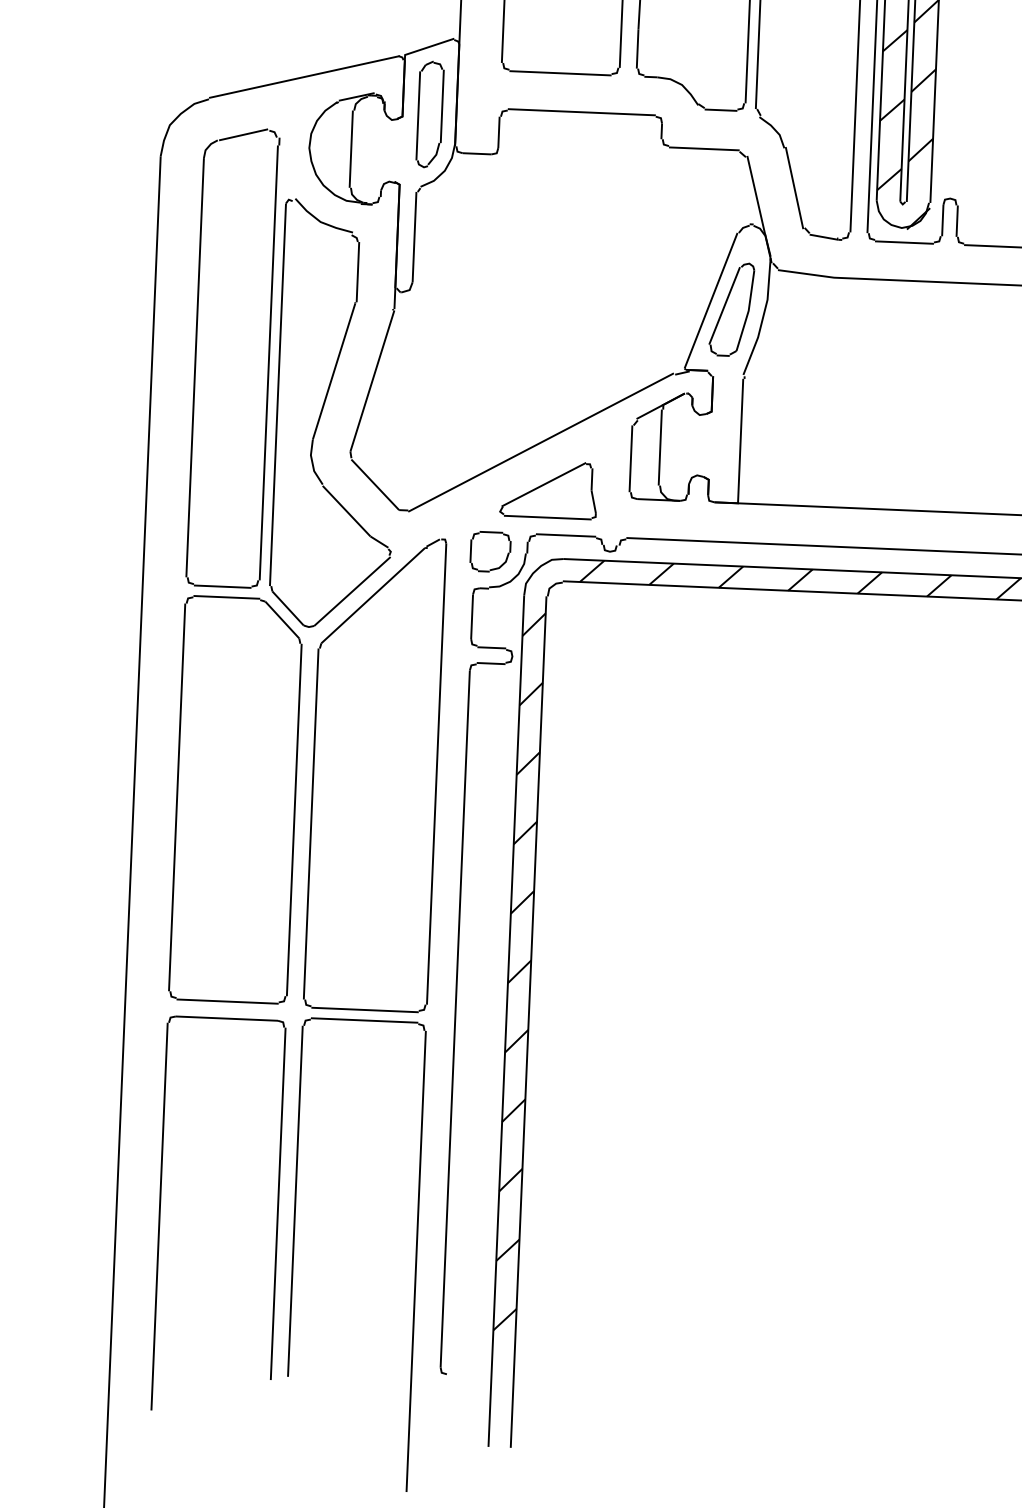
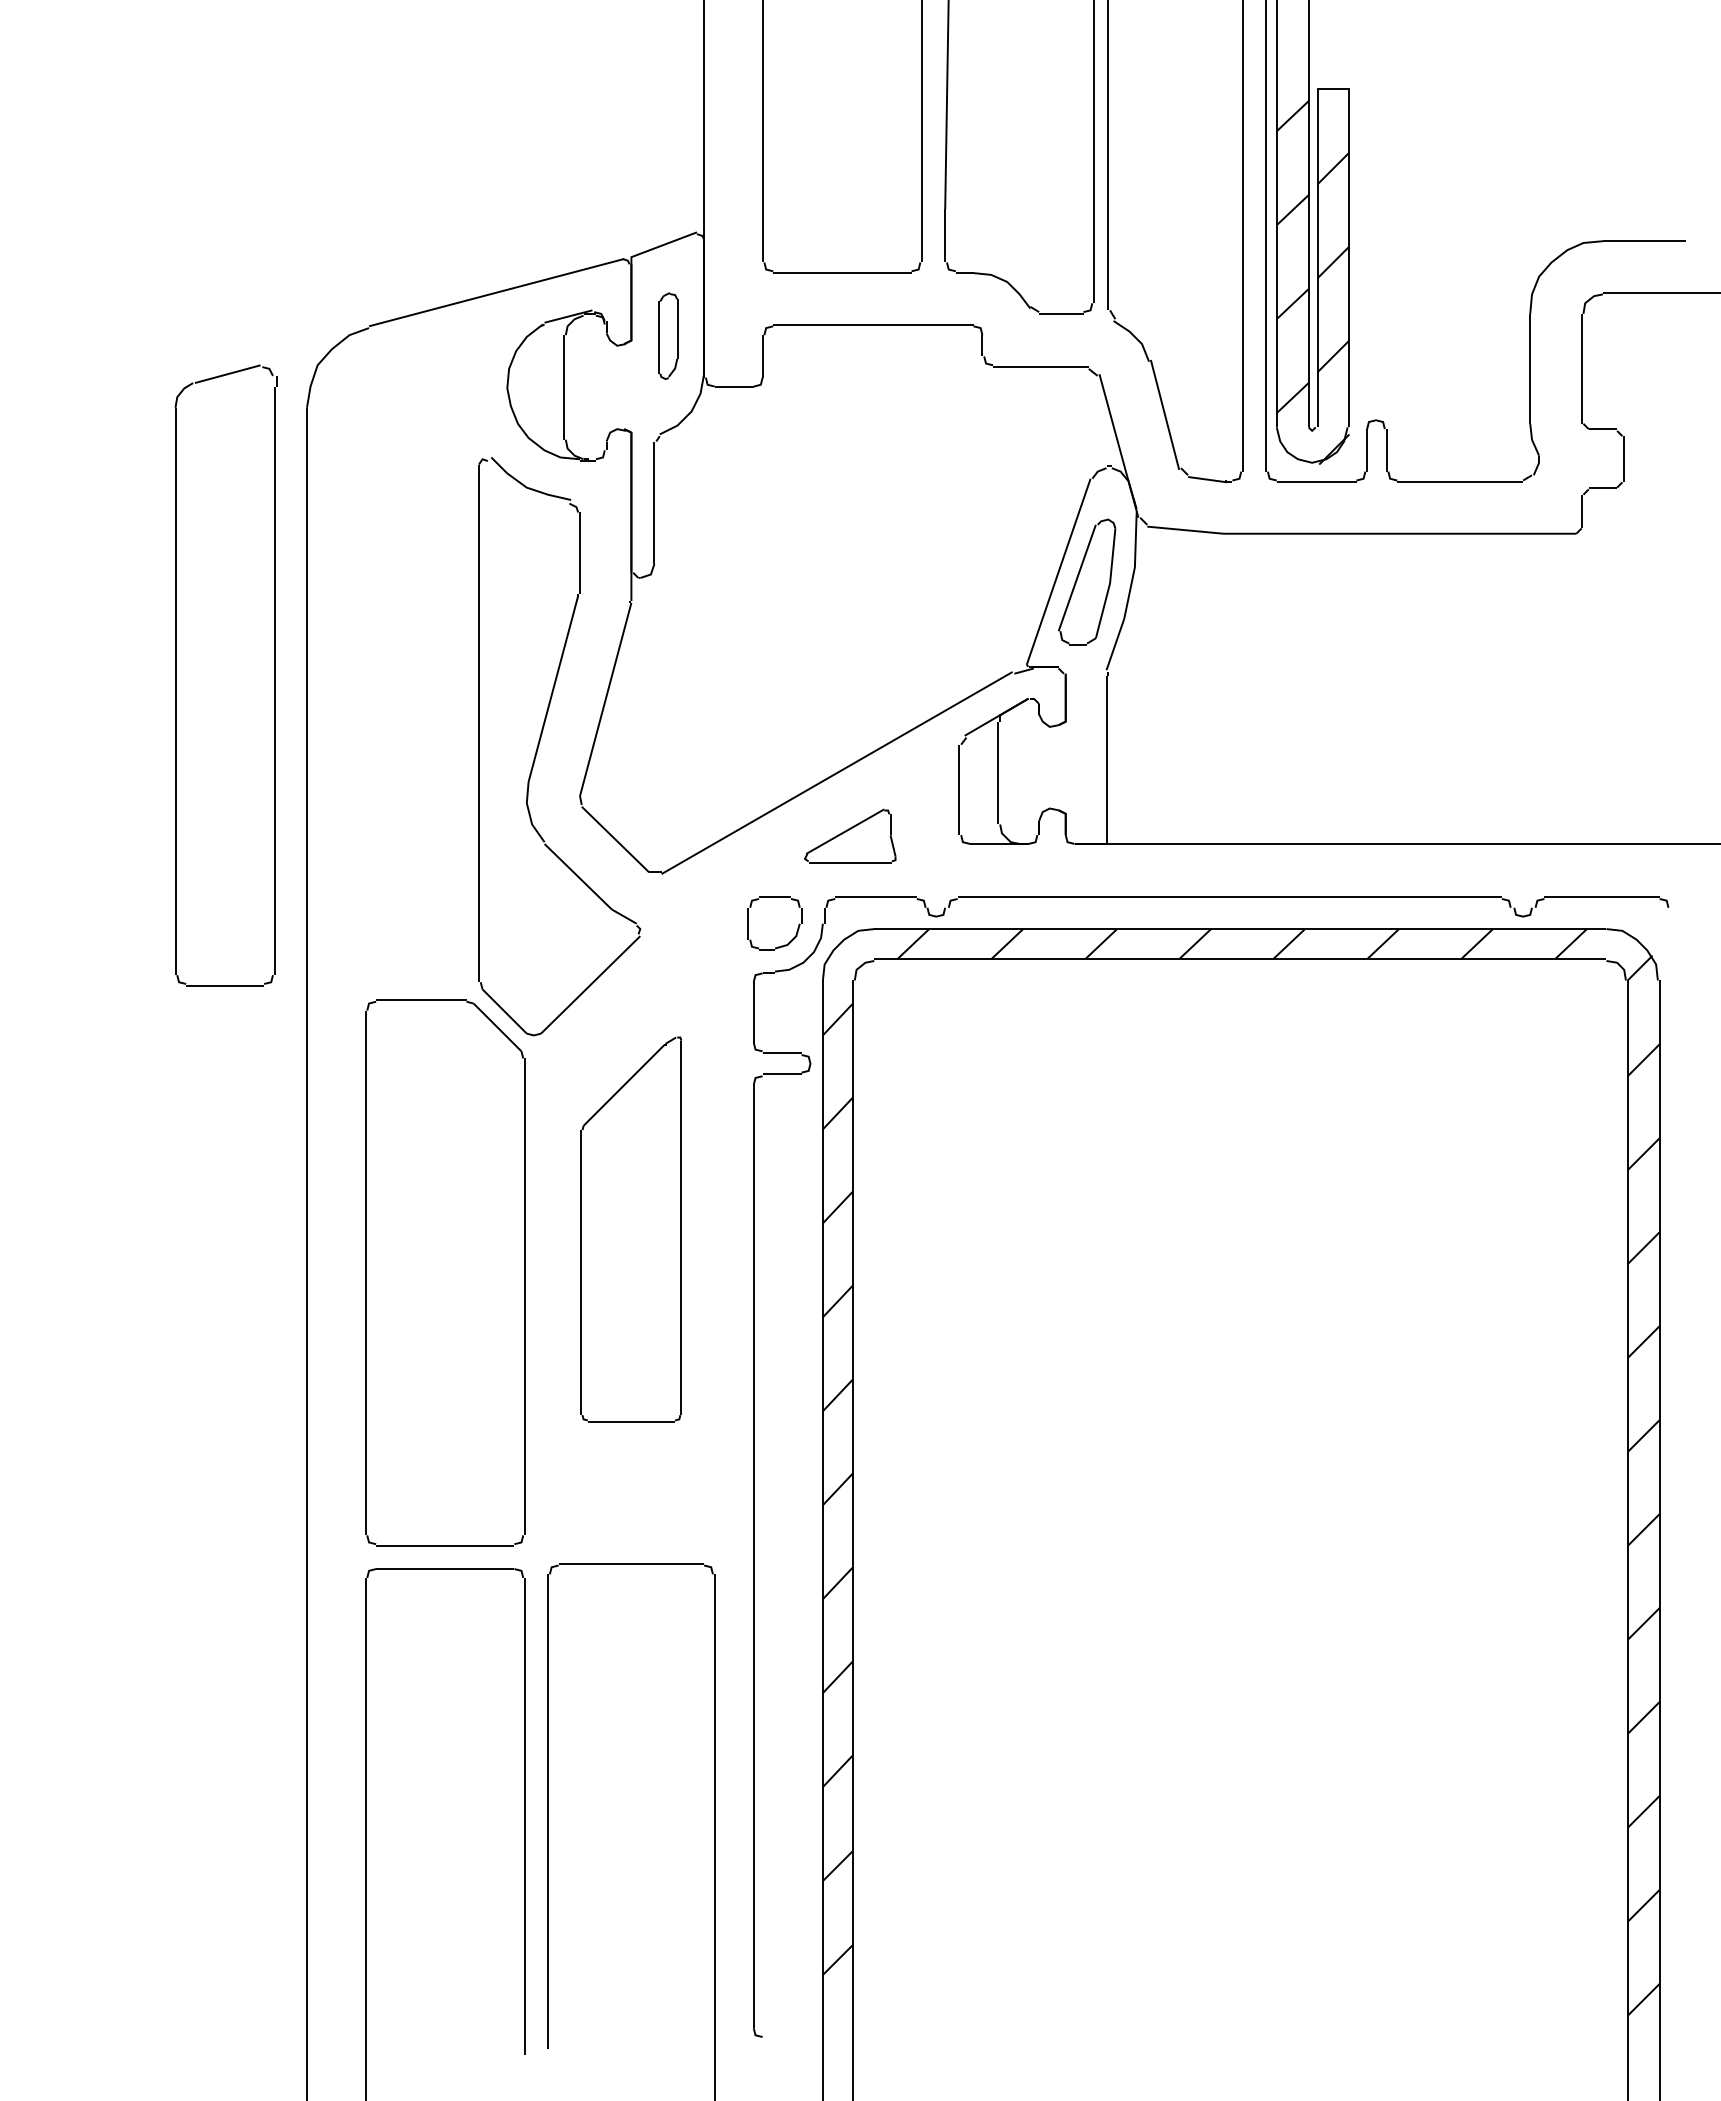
part: (430, 114) -> (668, 335), size x0.6
part: (196, 355) -> (176, 675), moved
part: (548, 489) -> (849, 835), size x0.7
part: (375, 773) -> (631, 1229), size x0.6

